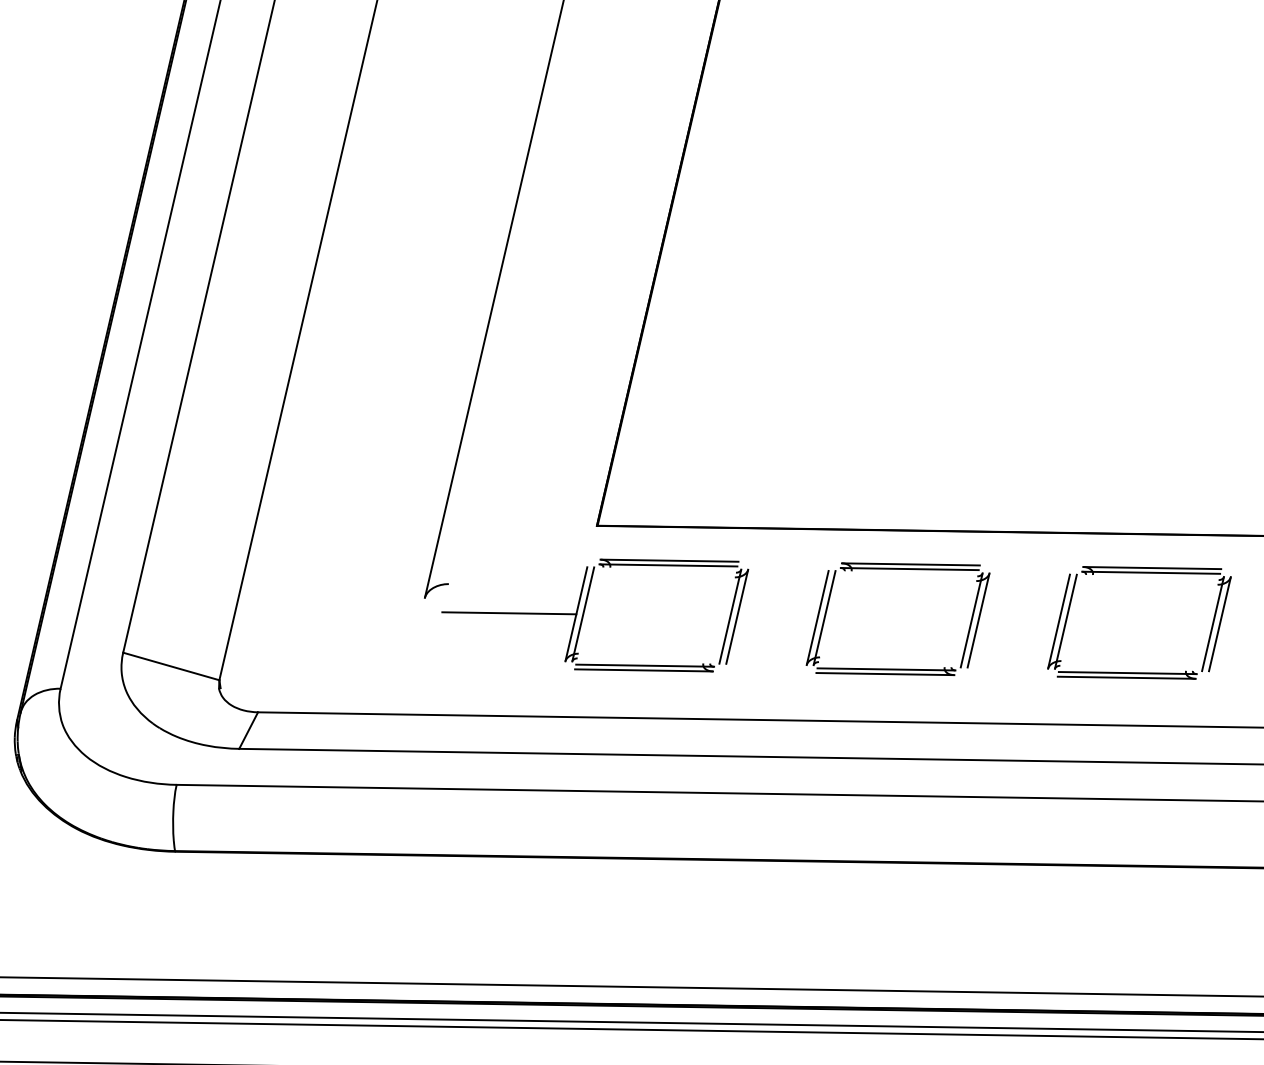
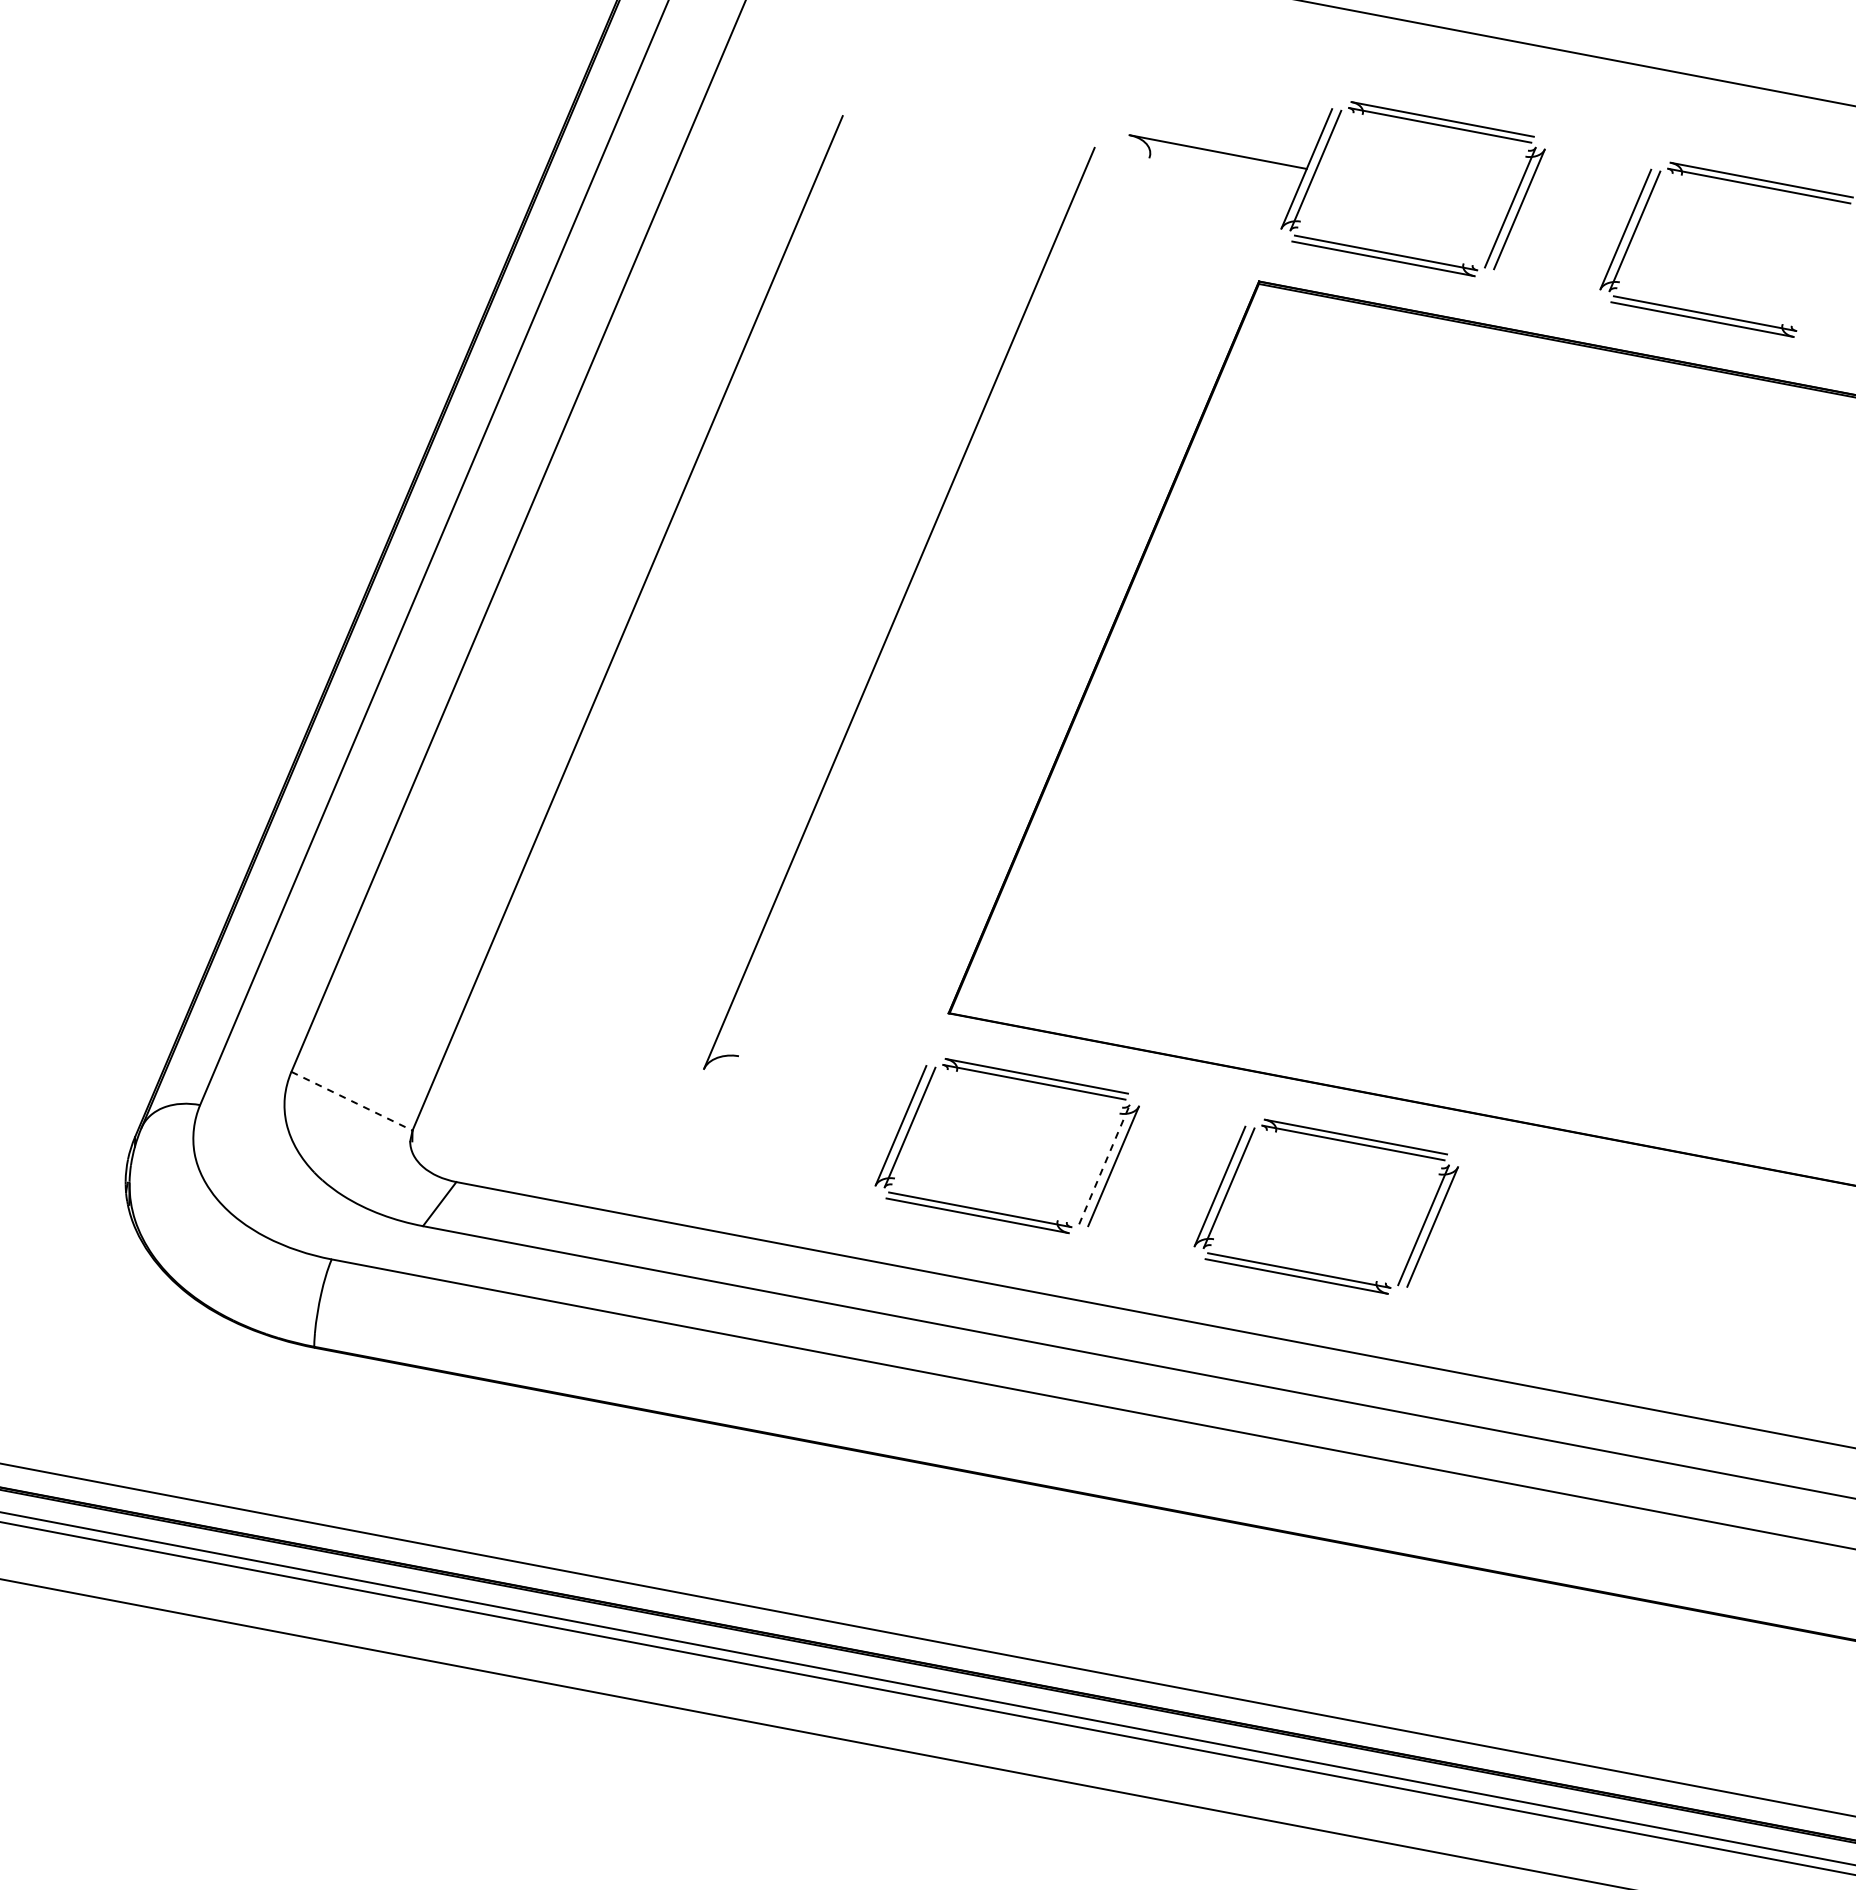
part: (1141, 573) -> (1659, 1202), removed
line: (508, 613) -> (811, 1108), removed
line: (730, 616) -> (1104, 1164), solid -> dashed
line: (171, 666) -> (352, 1101), solid -> dashed

